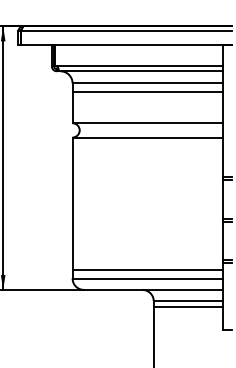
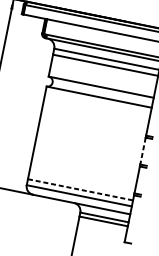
line: (222, 199) -> (142, 151), solid -> dashed
line: (148, 269) -> (81, 189), solid -> dashed

